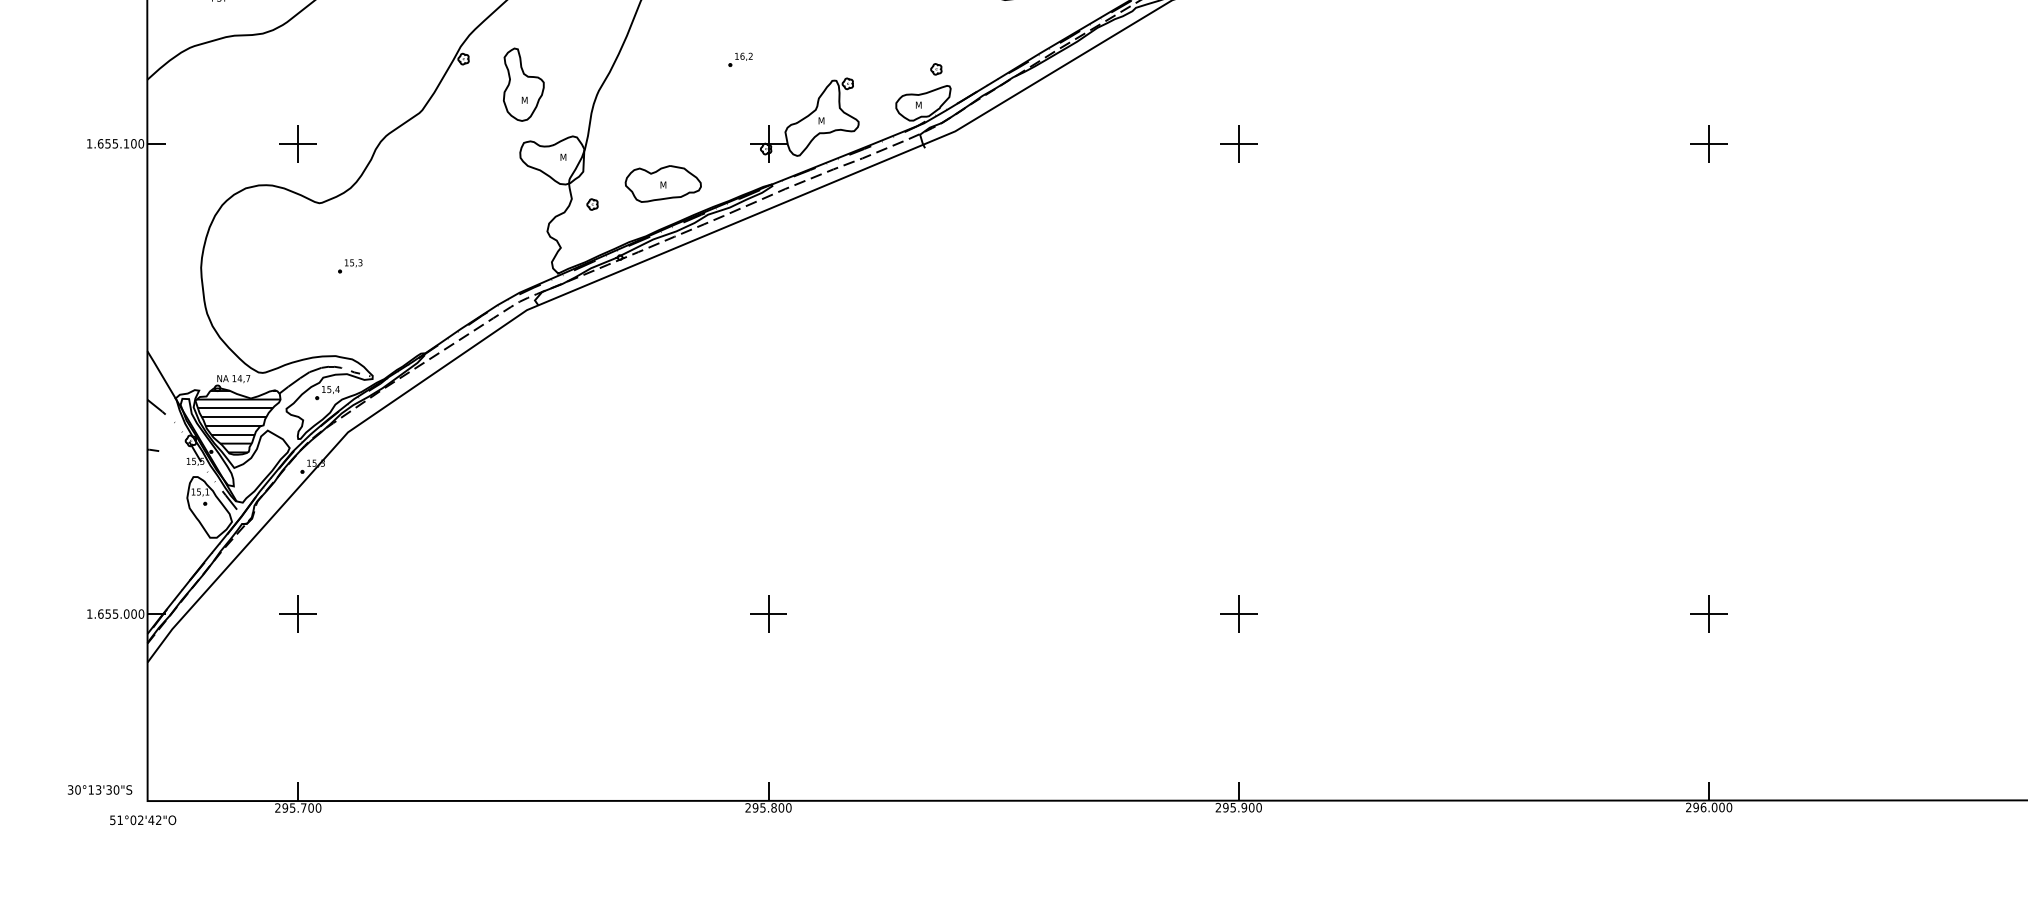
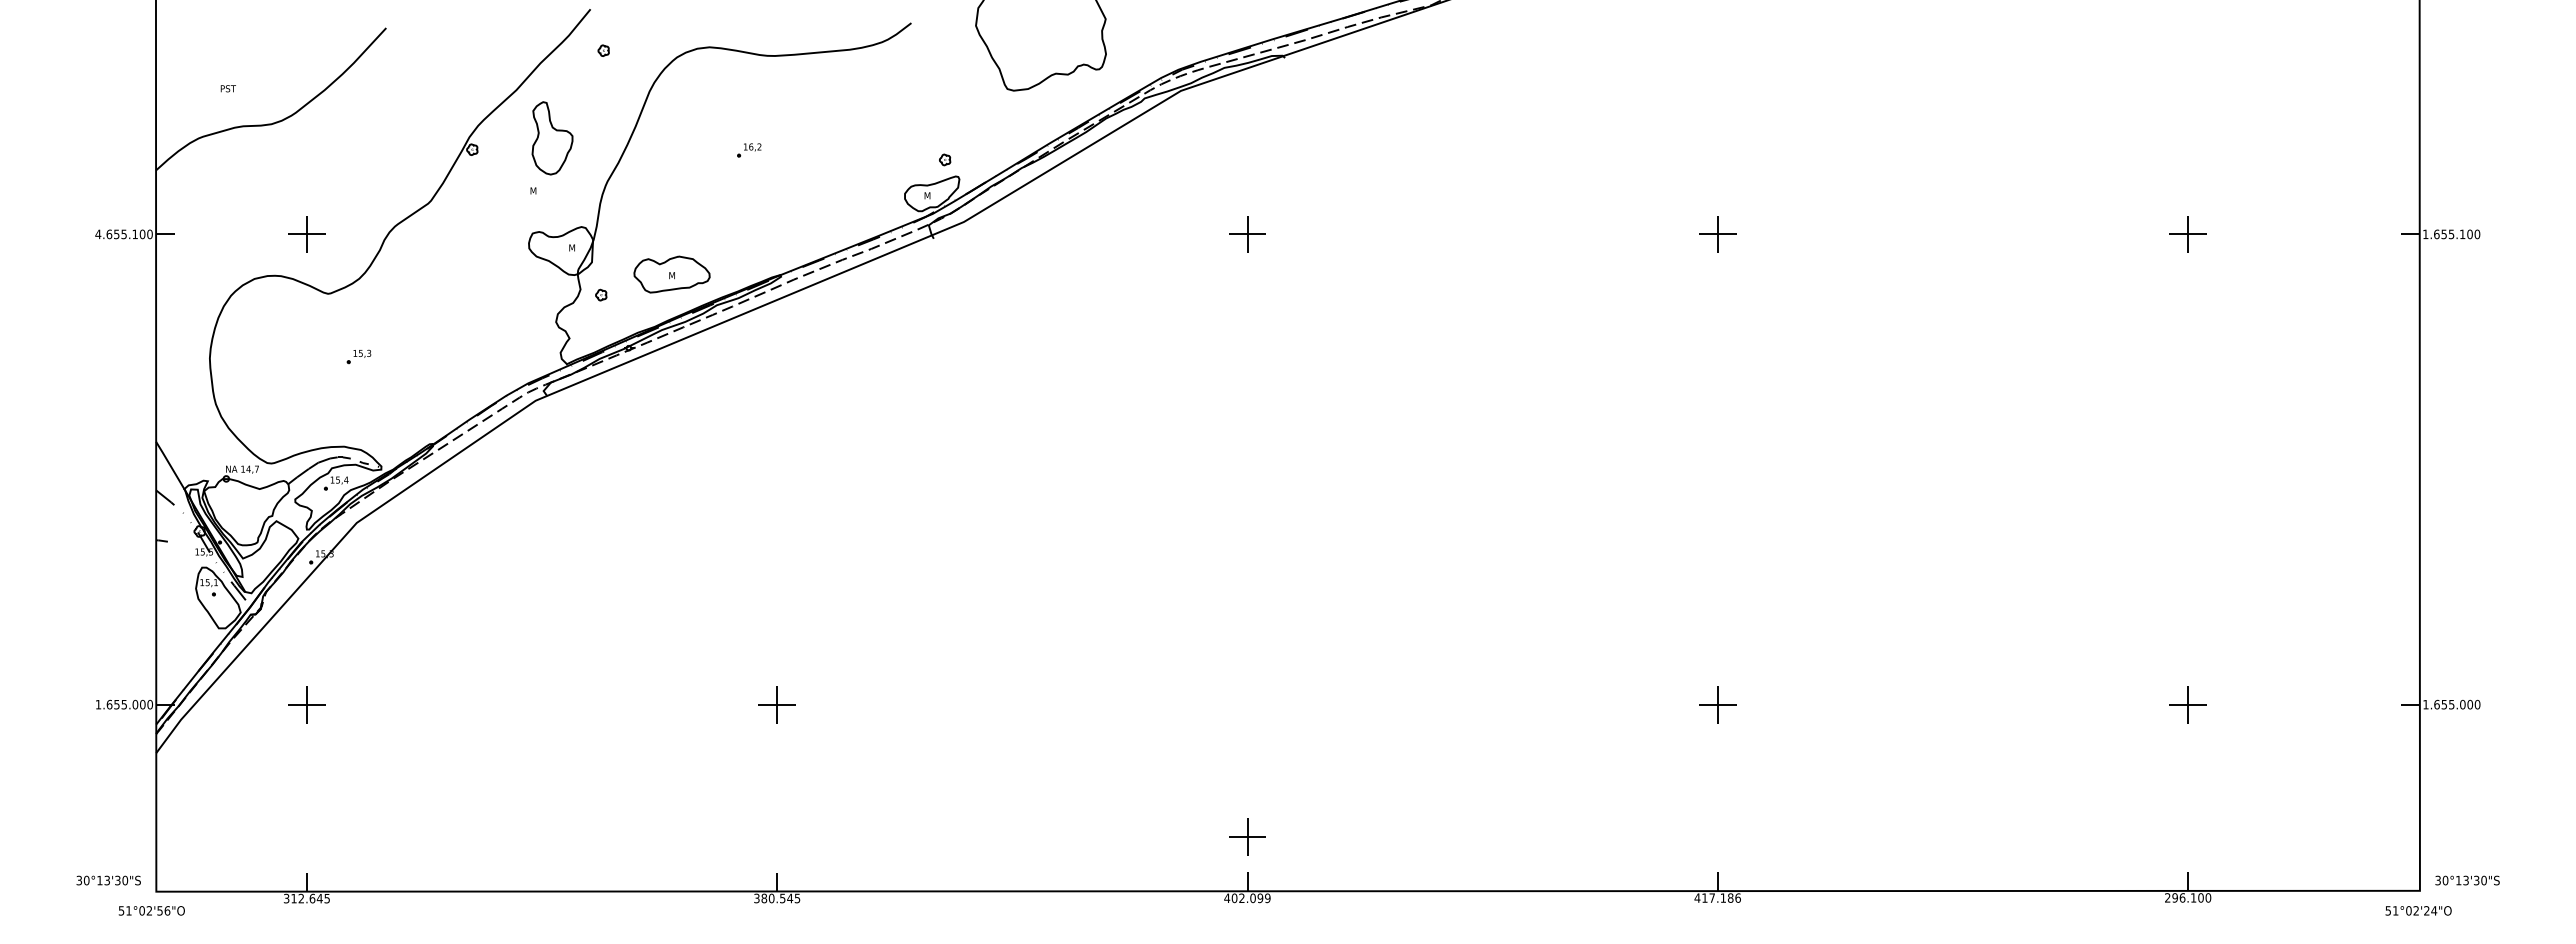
part: (523, 84) -> (552, 138), moved
part: (804, 119) -> (813, 210), removed
text: (89, 143) -> (98, 234), 1.655.100 -> 4.655.100
hatch: (238, 421) -> (247, 512), removed
part: (1238, 613) -> (1247, 836), moved
text: (1708, 806) -> (1717, 897), 296.000 -> 417.186
text: (298, 807) -> (307, 898), 295.700 -> 312.645
text: (768, 807) -> (777, 898), 295.800 -> 380.545
text: (1238, 807) -> (1247, 898), 295.900 -> 402.099
text: (154, 819) -> (163, 910), 51°02'42"O -> 51°02'56"O

